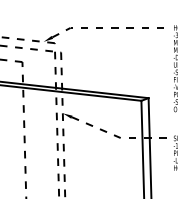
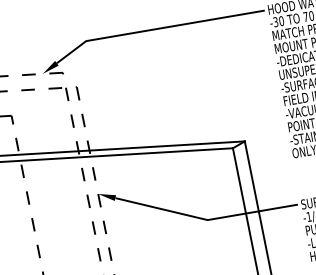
line: (110, 27) -> (156, 28), dashed -> solid
line: (120, 138) -> (207, 220), dashed -> solid

